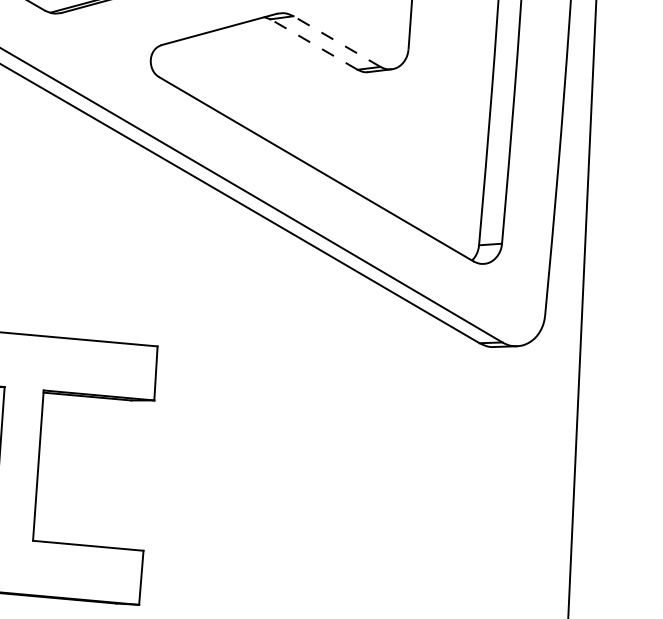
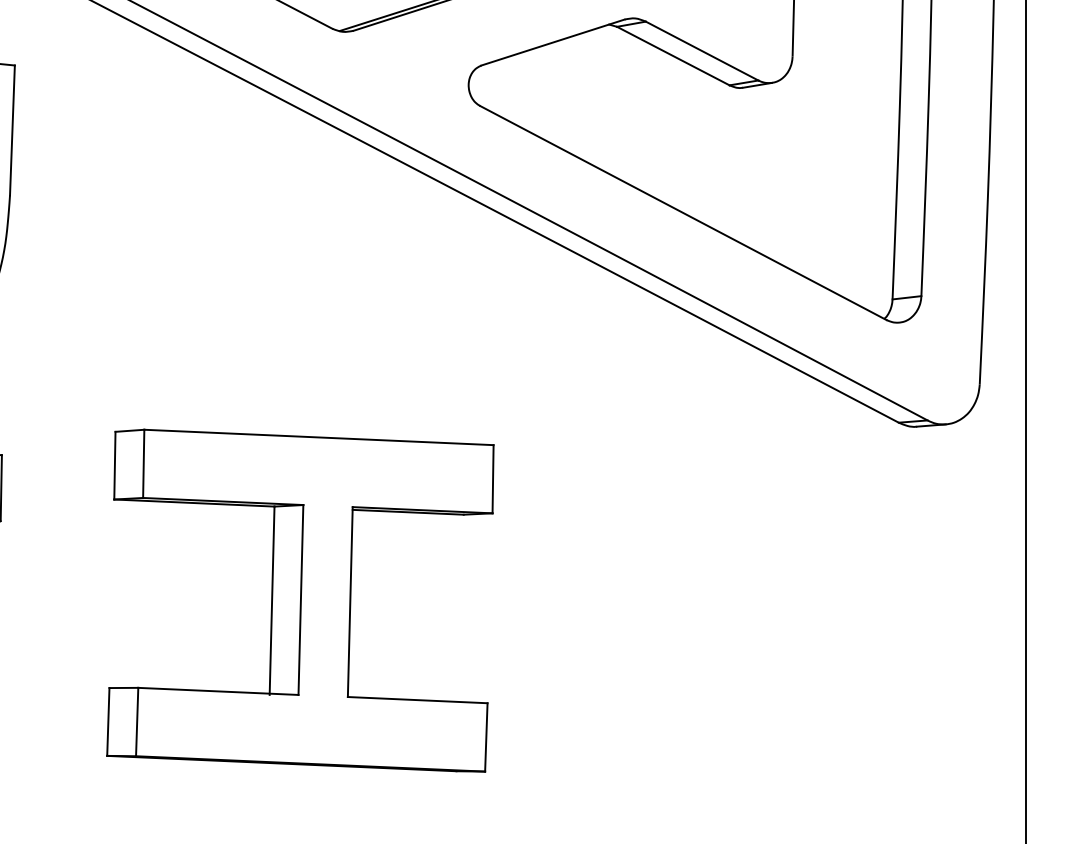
line: (337, 41) -> (702, 51), dashed -> solid
line: (313, 44) -> (672, 55), dashed -> solid

